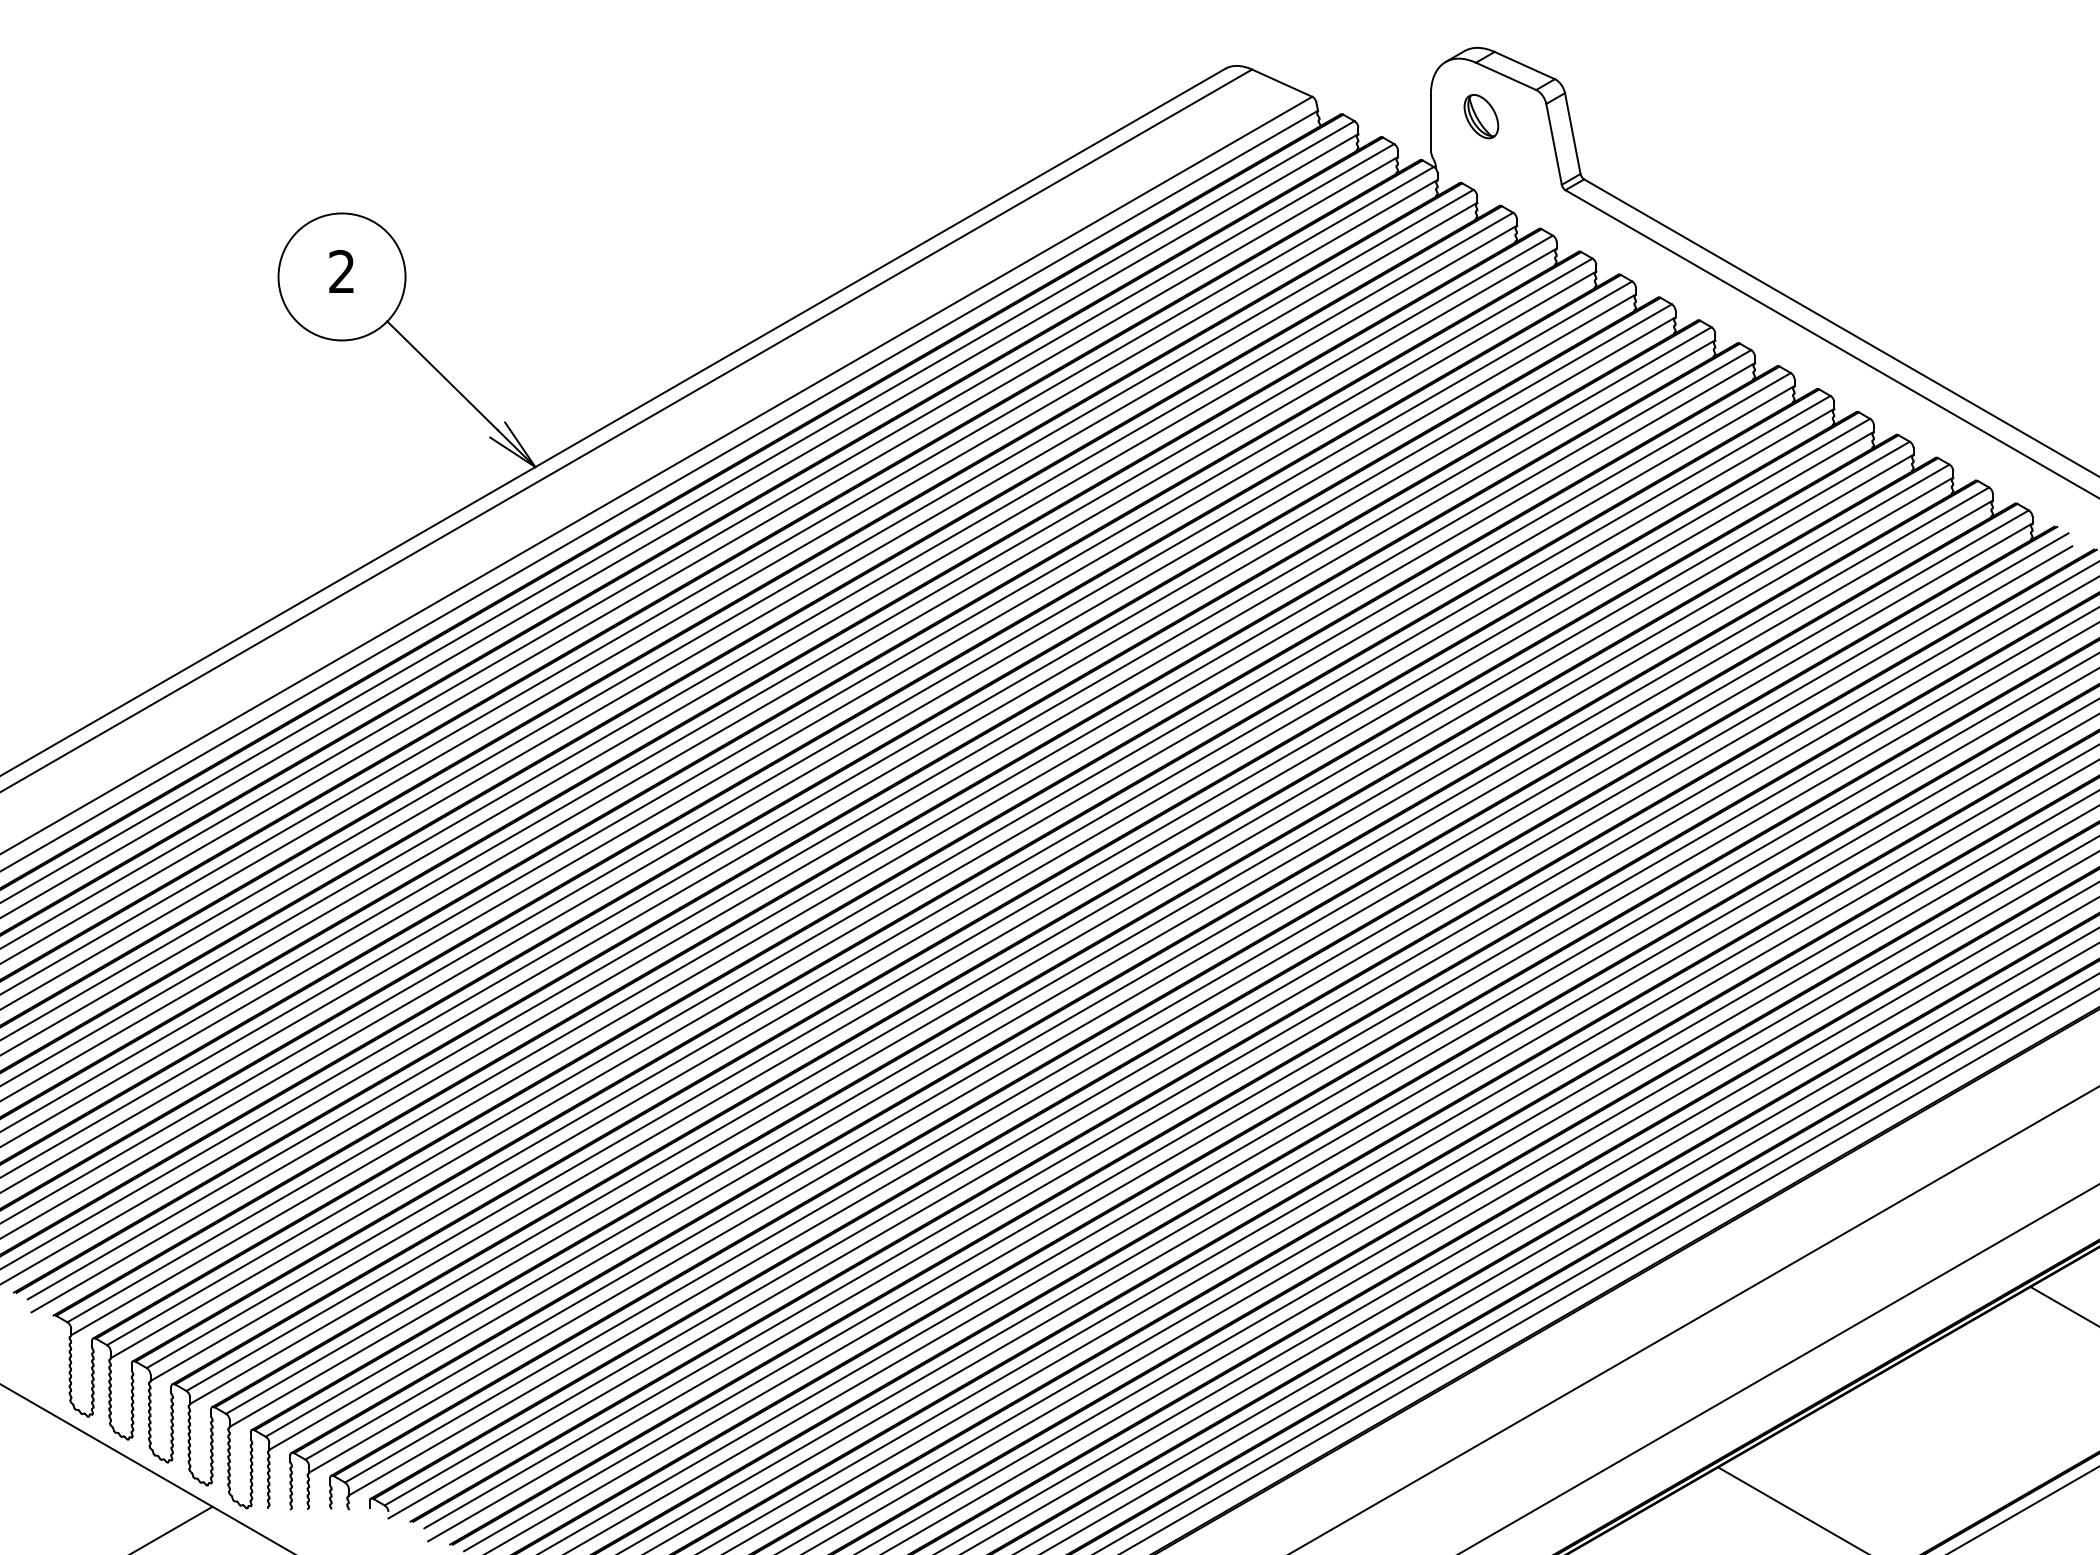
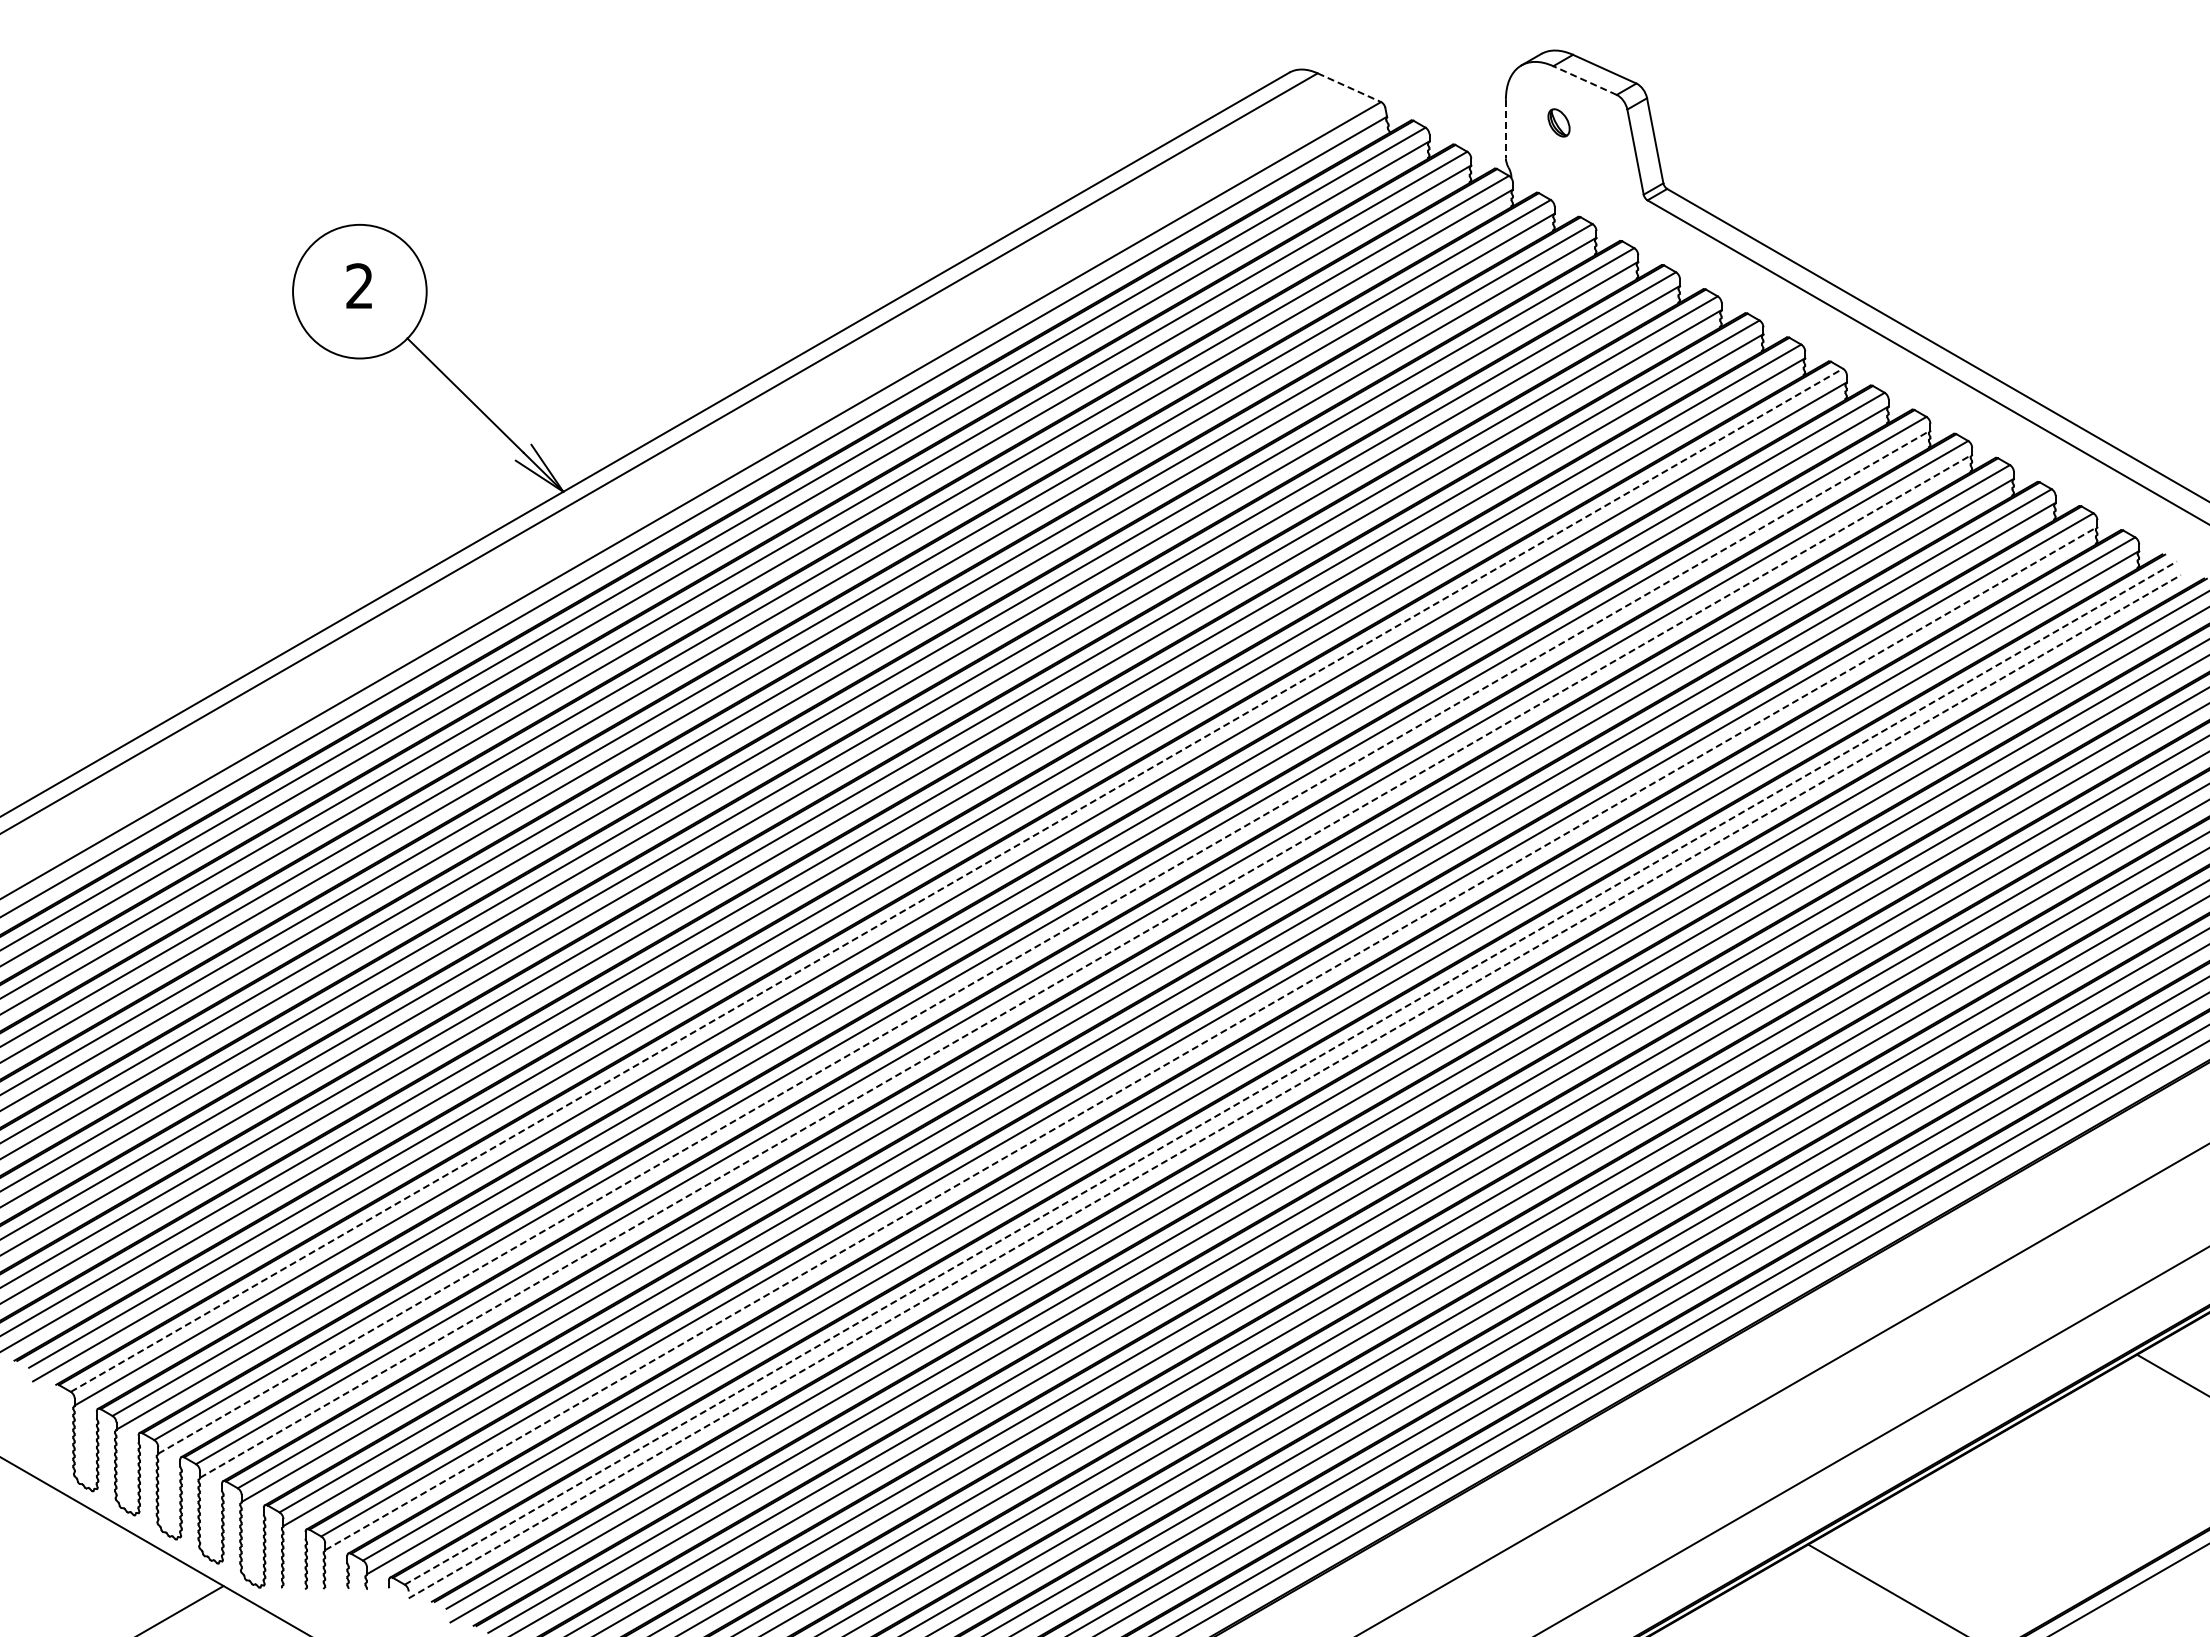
line: (1506, 76) -> (1585, 80), solid -> dashed
line: (1282, 82) -> (1349, 87), solid -> dashed
part: (1480, 116) -> (1558, 122), size x0.6
line: (1430, 122) -> (1505, 129), solid -> dashed
line: (909, 836) -> (957, 880), solid -> dashed
line: (992, 894) -> (1044, 941), solid -> dashed
line: (1032, 918) -> (1086, 966), solid -> dashed
line: (1151, 986) -> (1211, 1038), solid -> dashed
line: (1227, 1018) -> (1291, 1072), solid -> dashed
line: (1230, 1032) -> (1295, 1086), solid -> dashed

